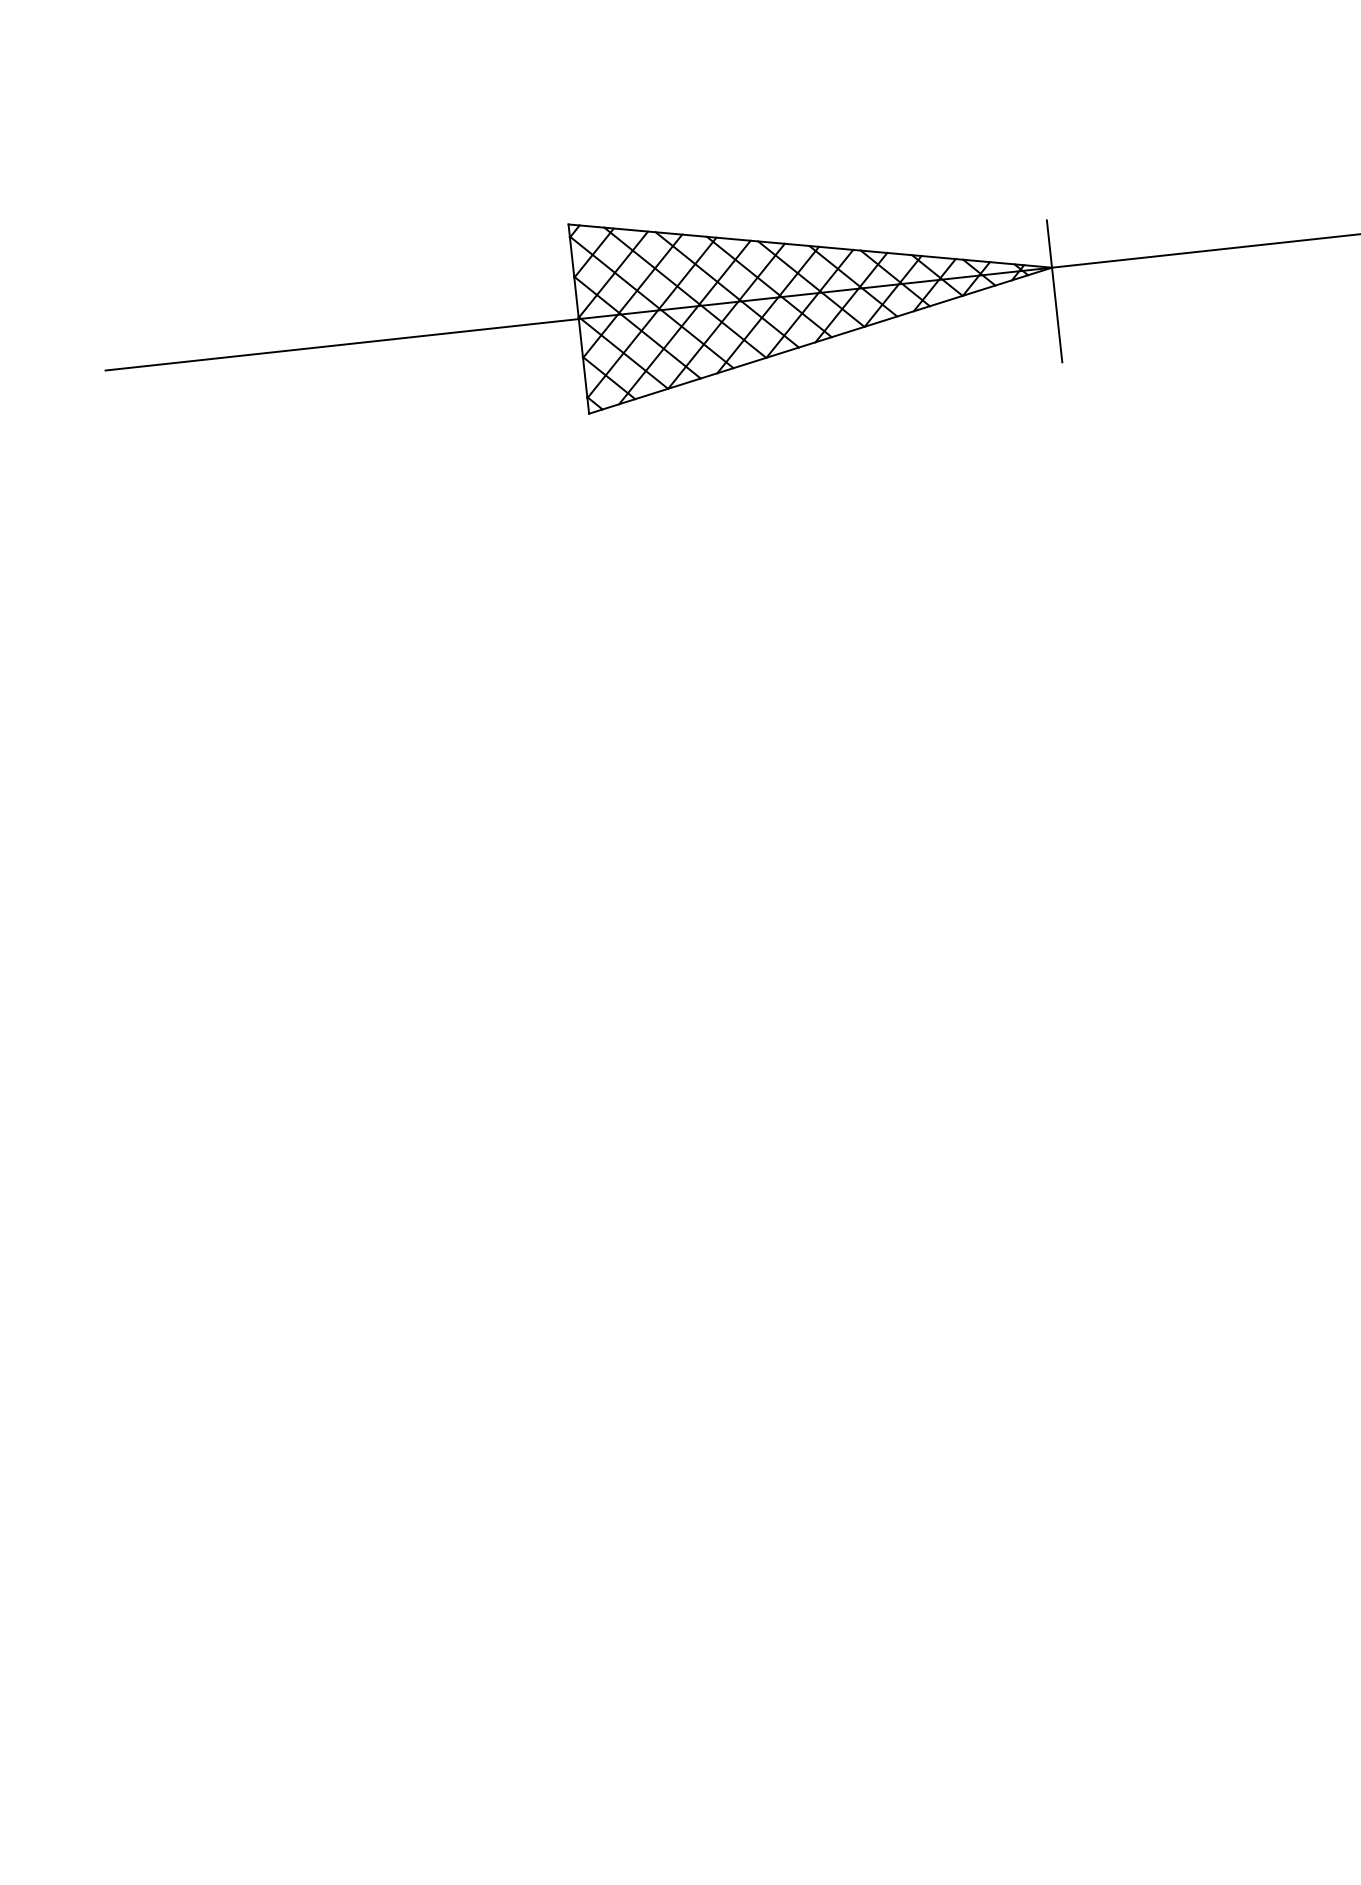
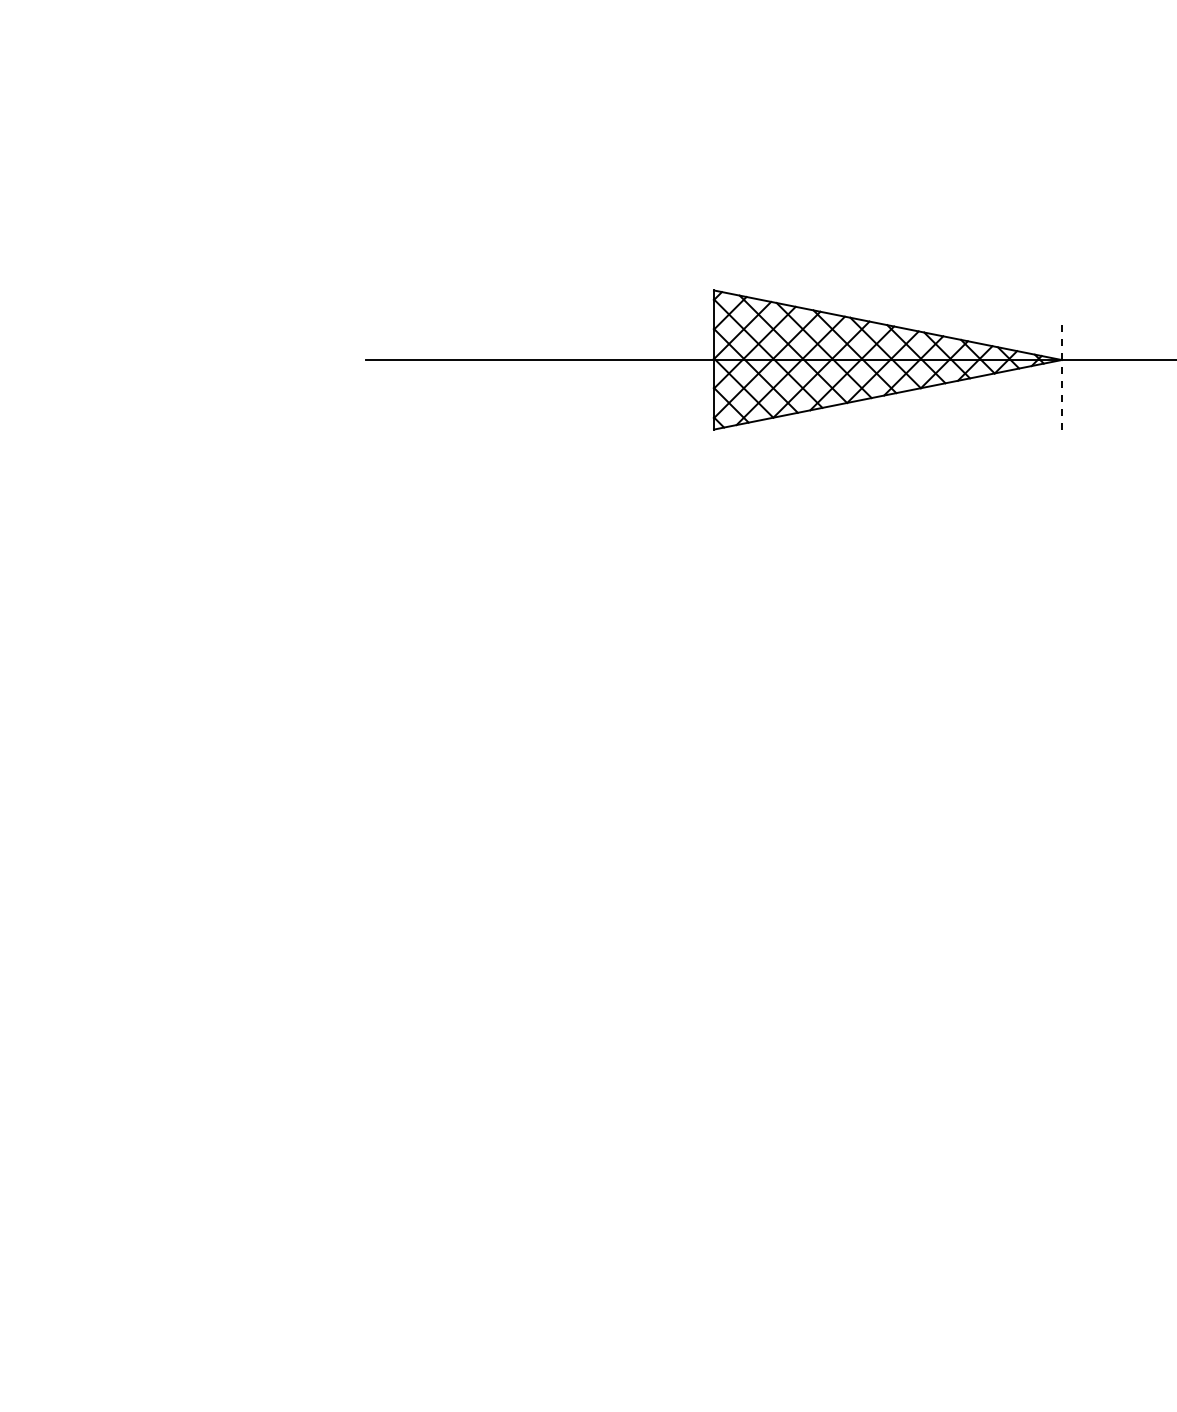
line: (1054, 291) -> (1061, 377), solid -> dashed

